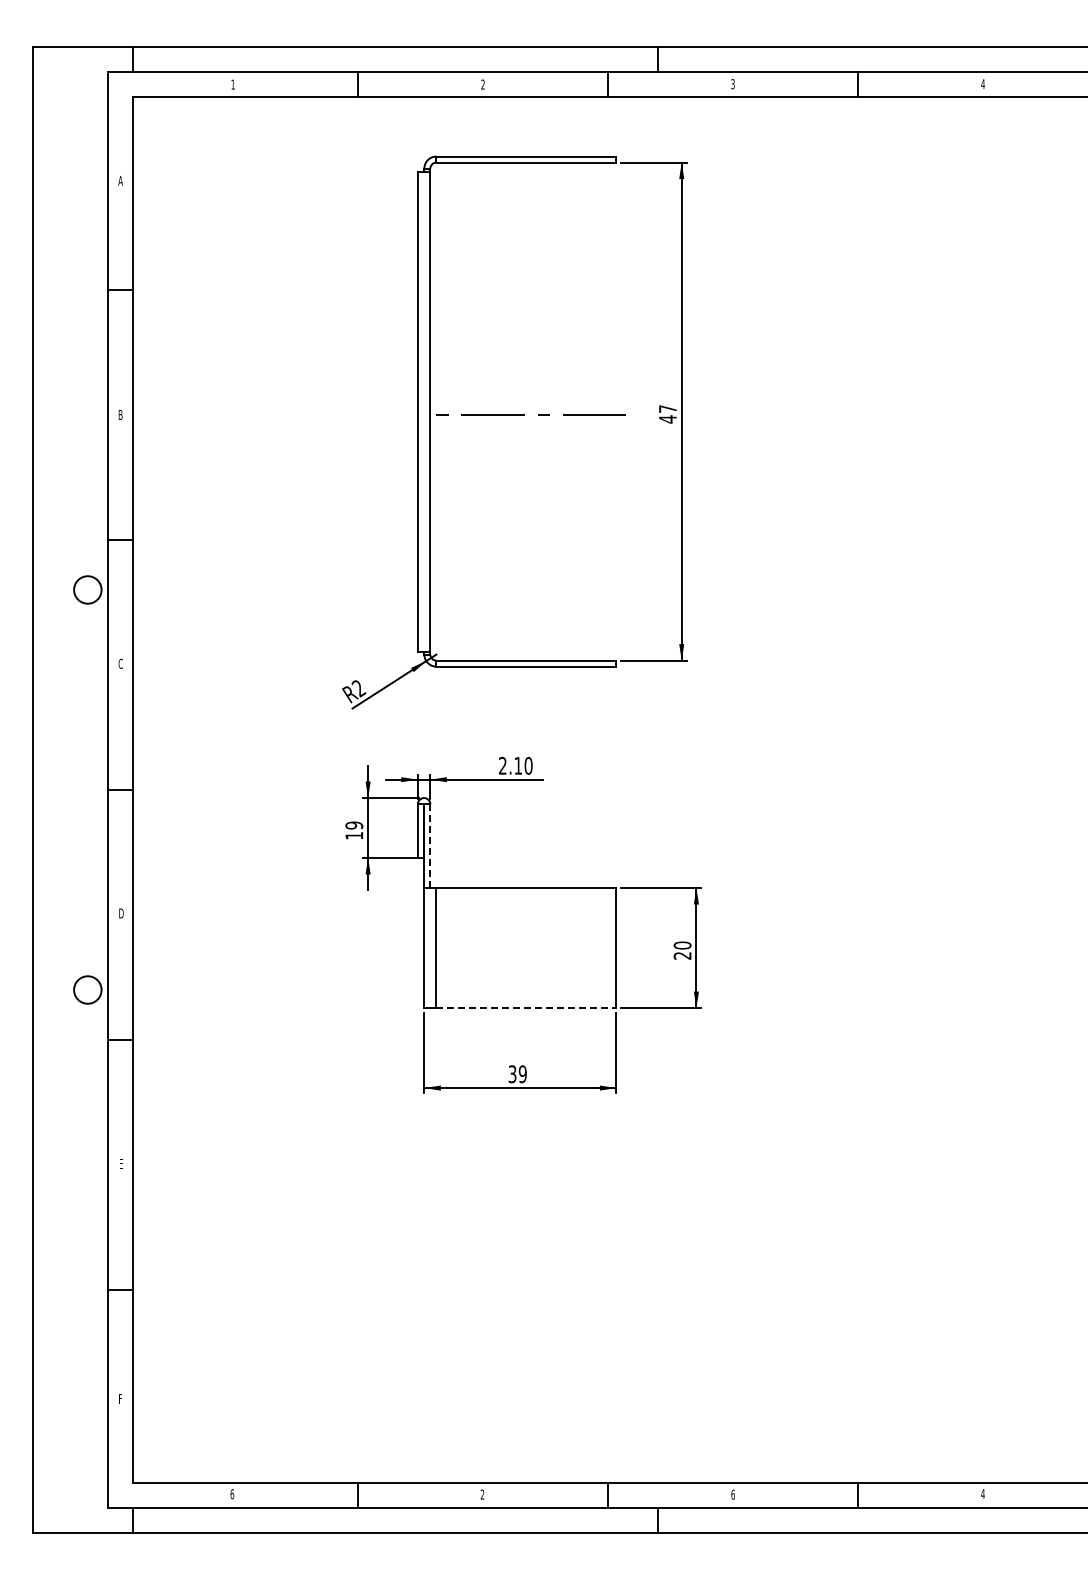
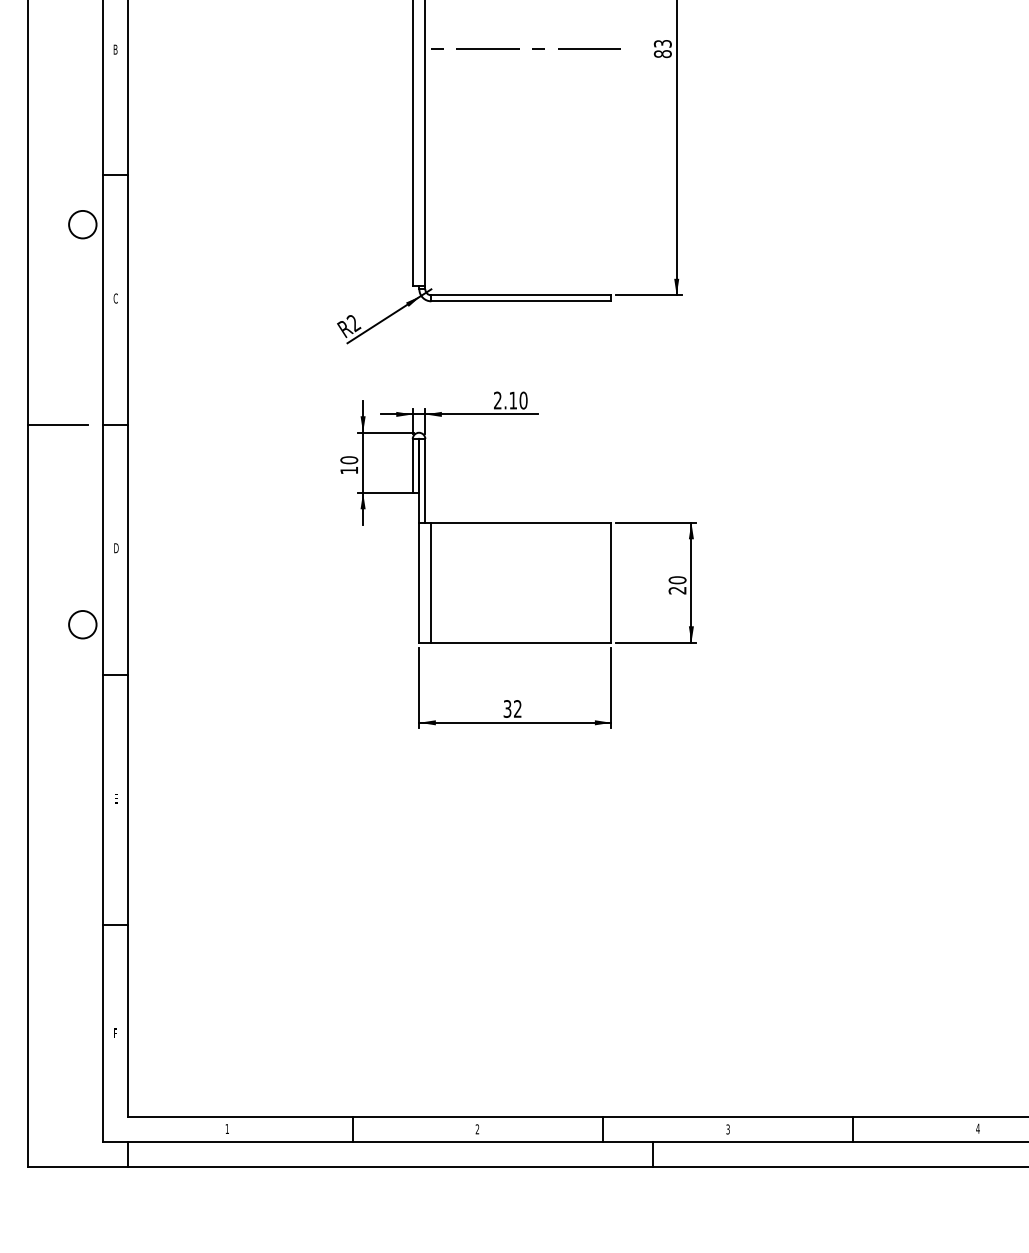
text: (667, 414) -> (662, 49), 47 -> 83
line: (62, 790) -> (57, 425), added
text: (354, 825) -> (349, 460), 19 -> 10
line: (430, 846) -> (425, 481), dashed -> solid
line: (526, 1008) -> (521, 643), dashed -> solid
text: (522, 1074) -> (517, 709), 39 -> 32
text: (232, 1494) -> (227, 1129), 6 -> 1
text: (732, 1494) -> (727, 1129), 6 -> 3

